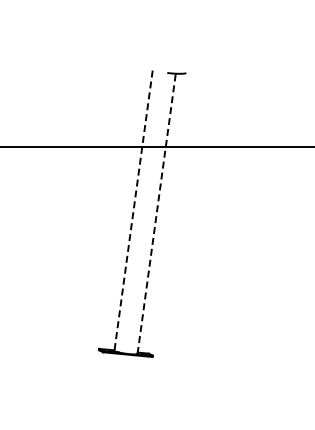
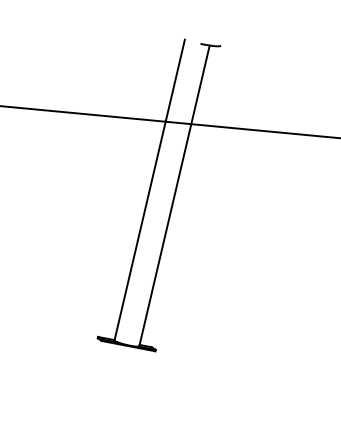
line: (133, 211) -> (149, 191), dashed -> solid
line: (156, 213) -> (174, 195), dashed -> solid

